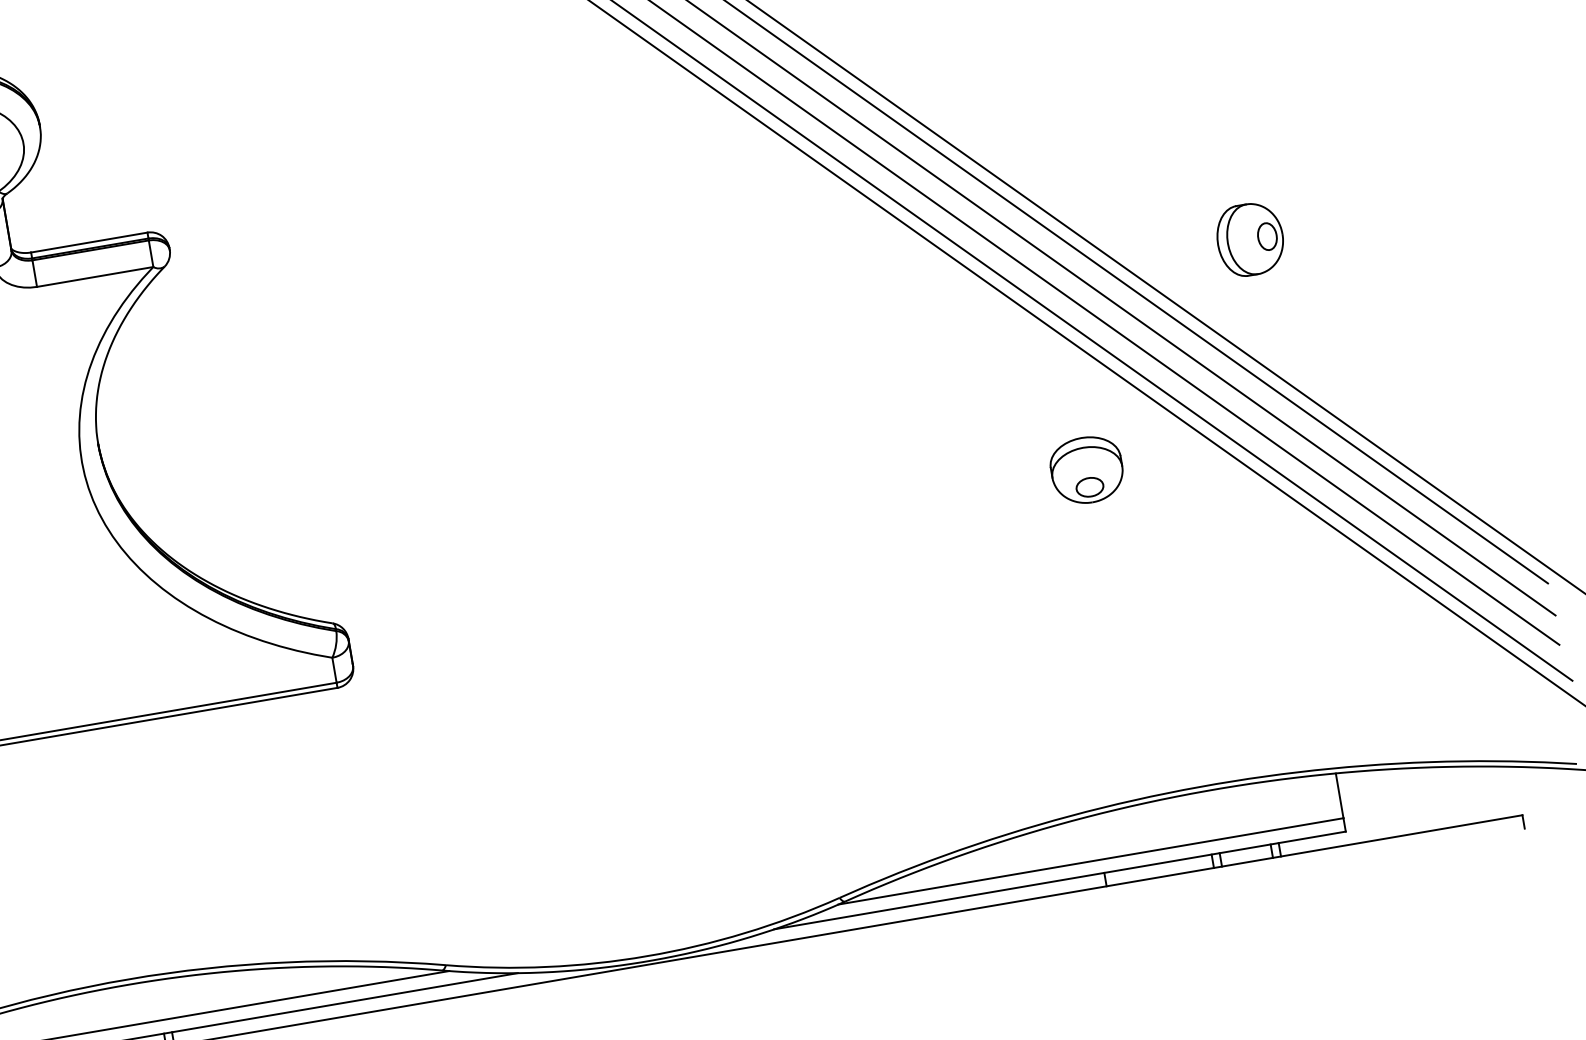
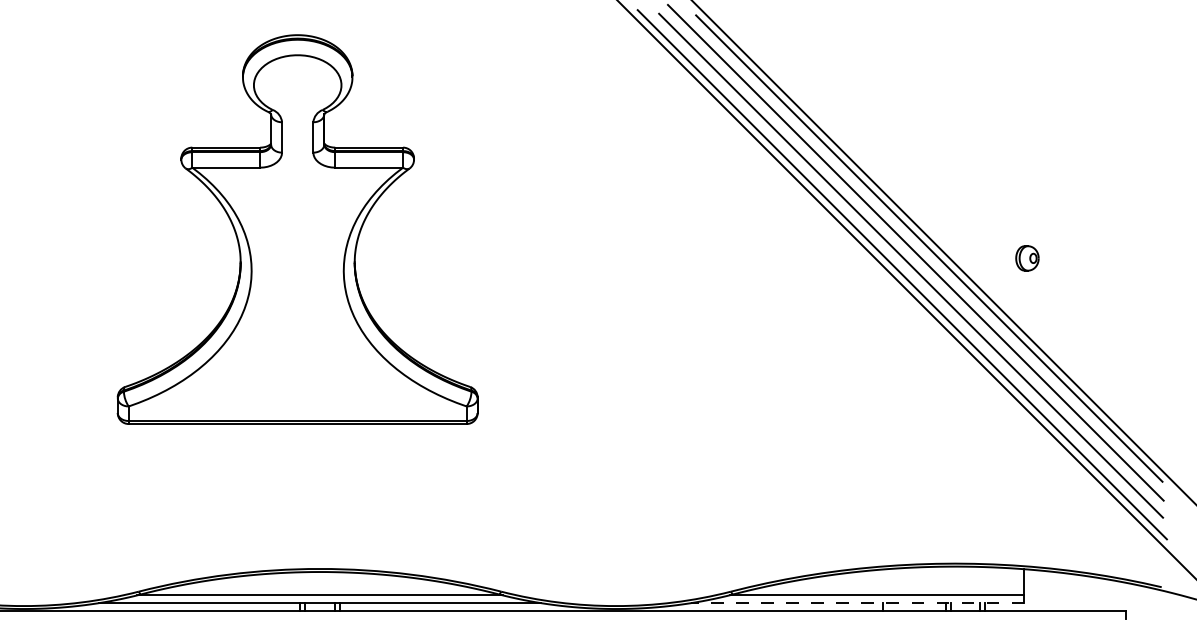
part: (1250, 239) -> (1027, 258), size x0.6
part: (1086, 468) -> (912, 372), removed
line: (1060, 881) -> (857, 603), solid -> dashed

